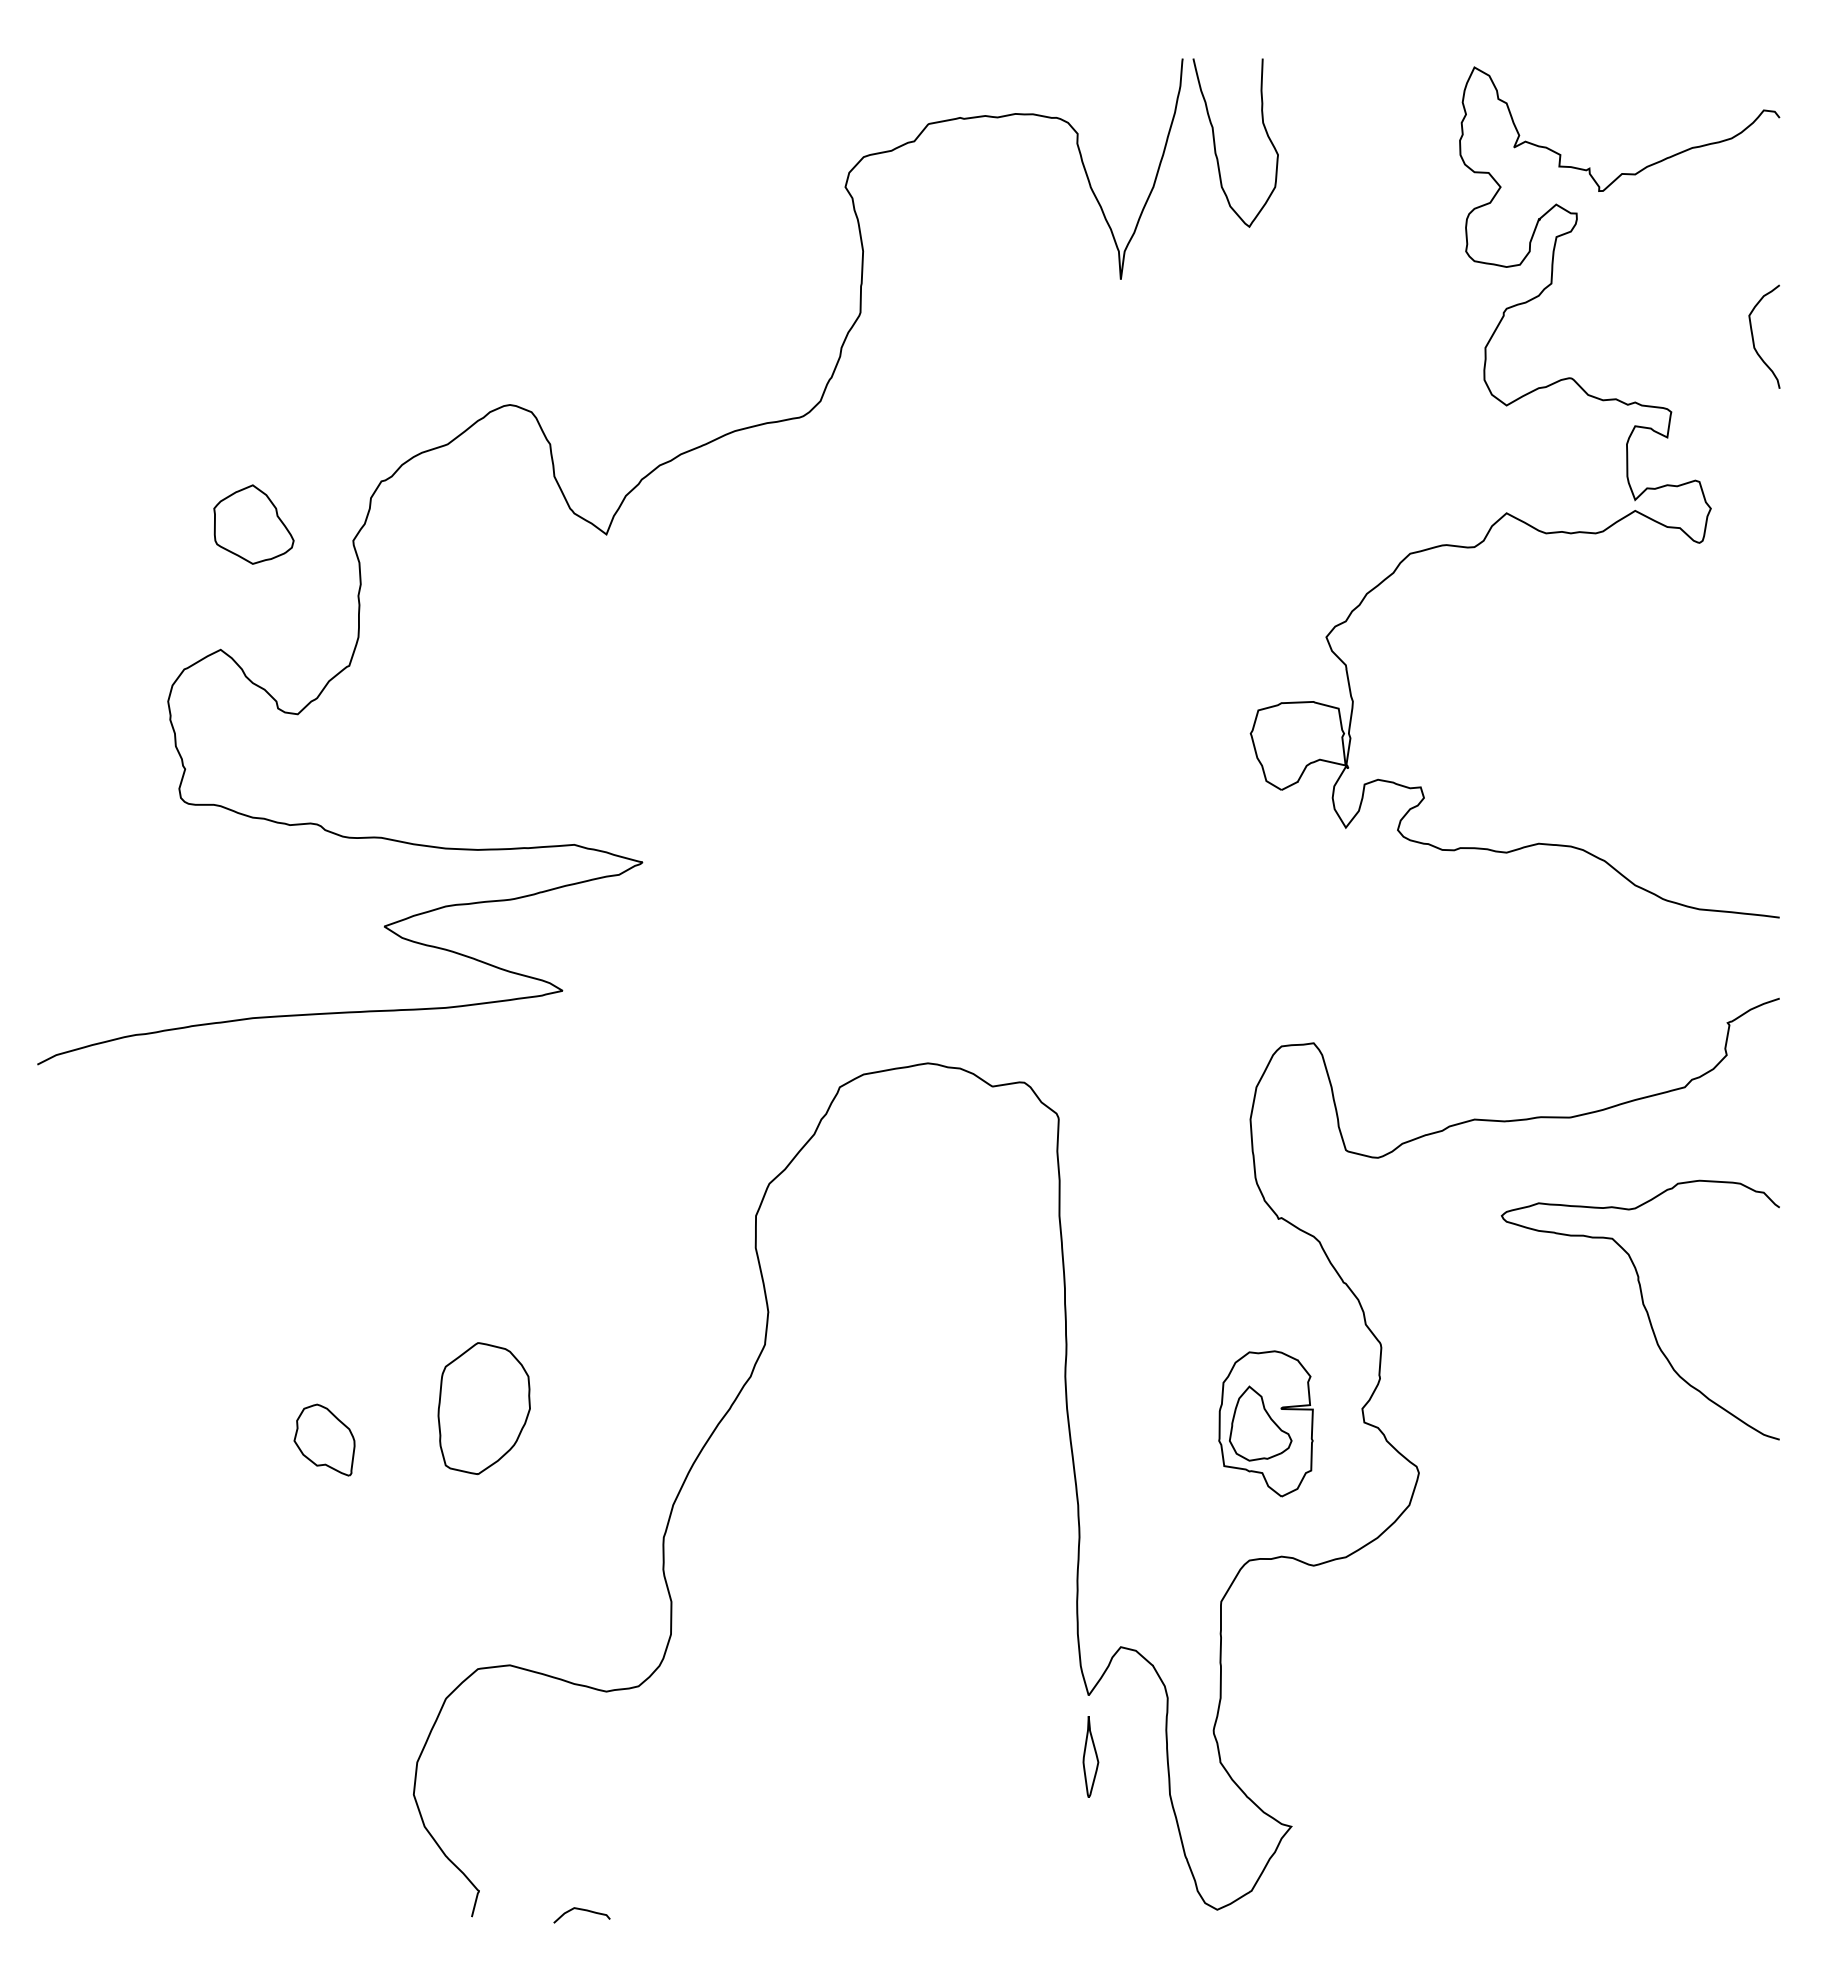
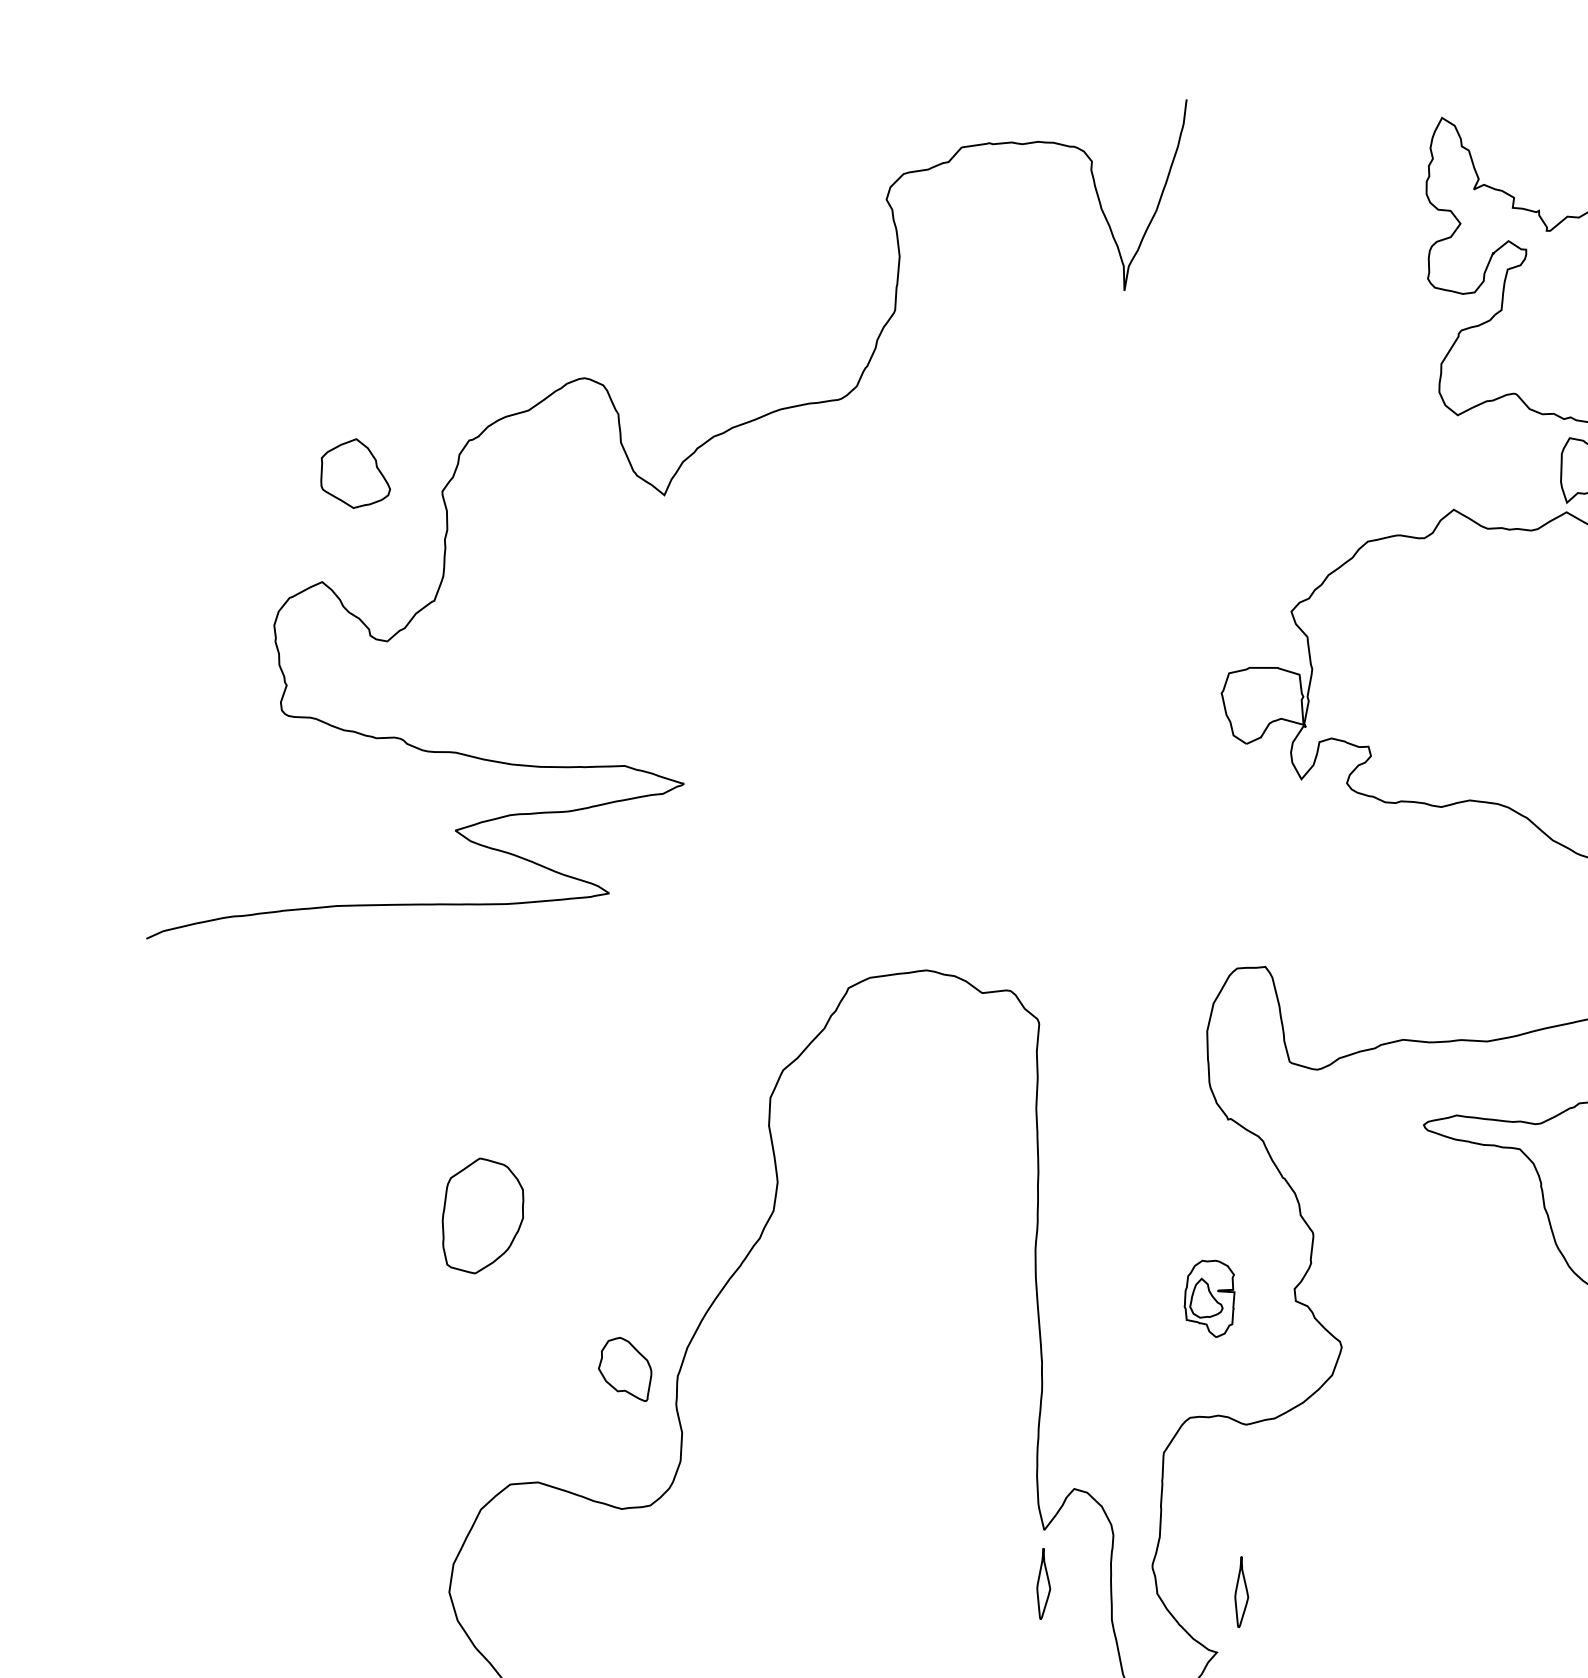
curve: (1215, 142) -> (1212, 174), removed
part: (483, 1408) -> (482, 1216), moved
part: (1265, 1423) -> (1209, 1298), size x0.6
part: (324, 1439) -> (625, 1368), moved
part: (1316, 1756) -> (1241, 1591), added

